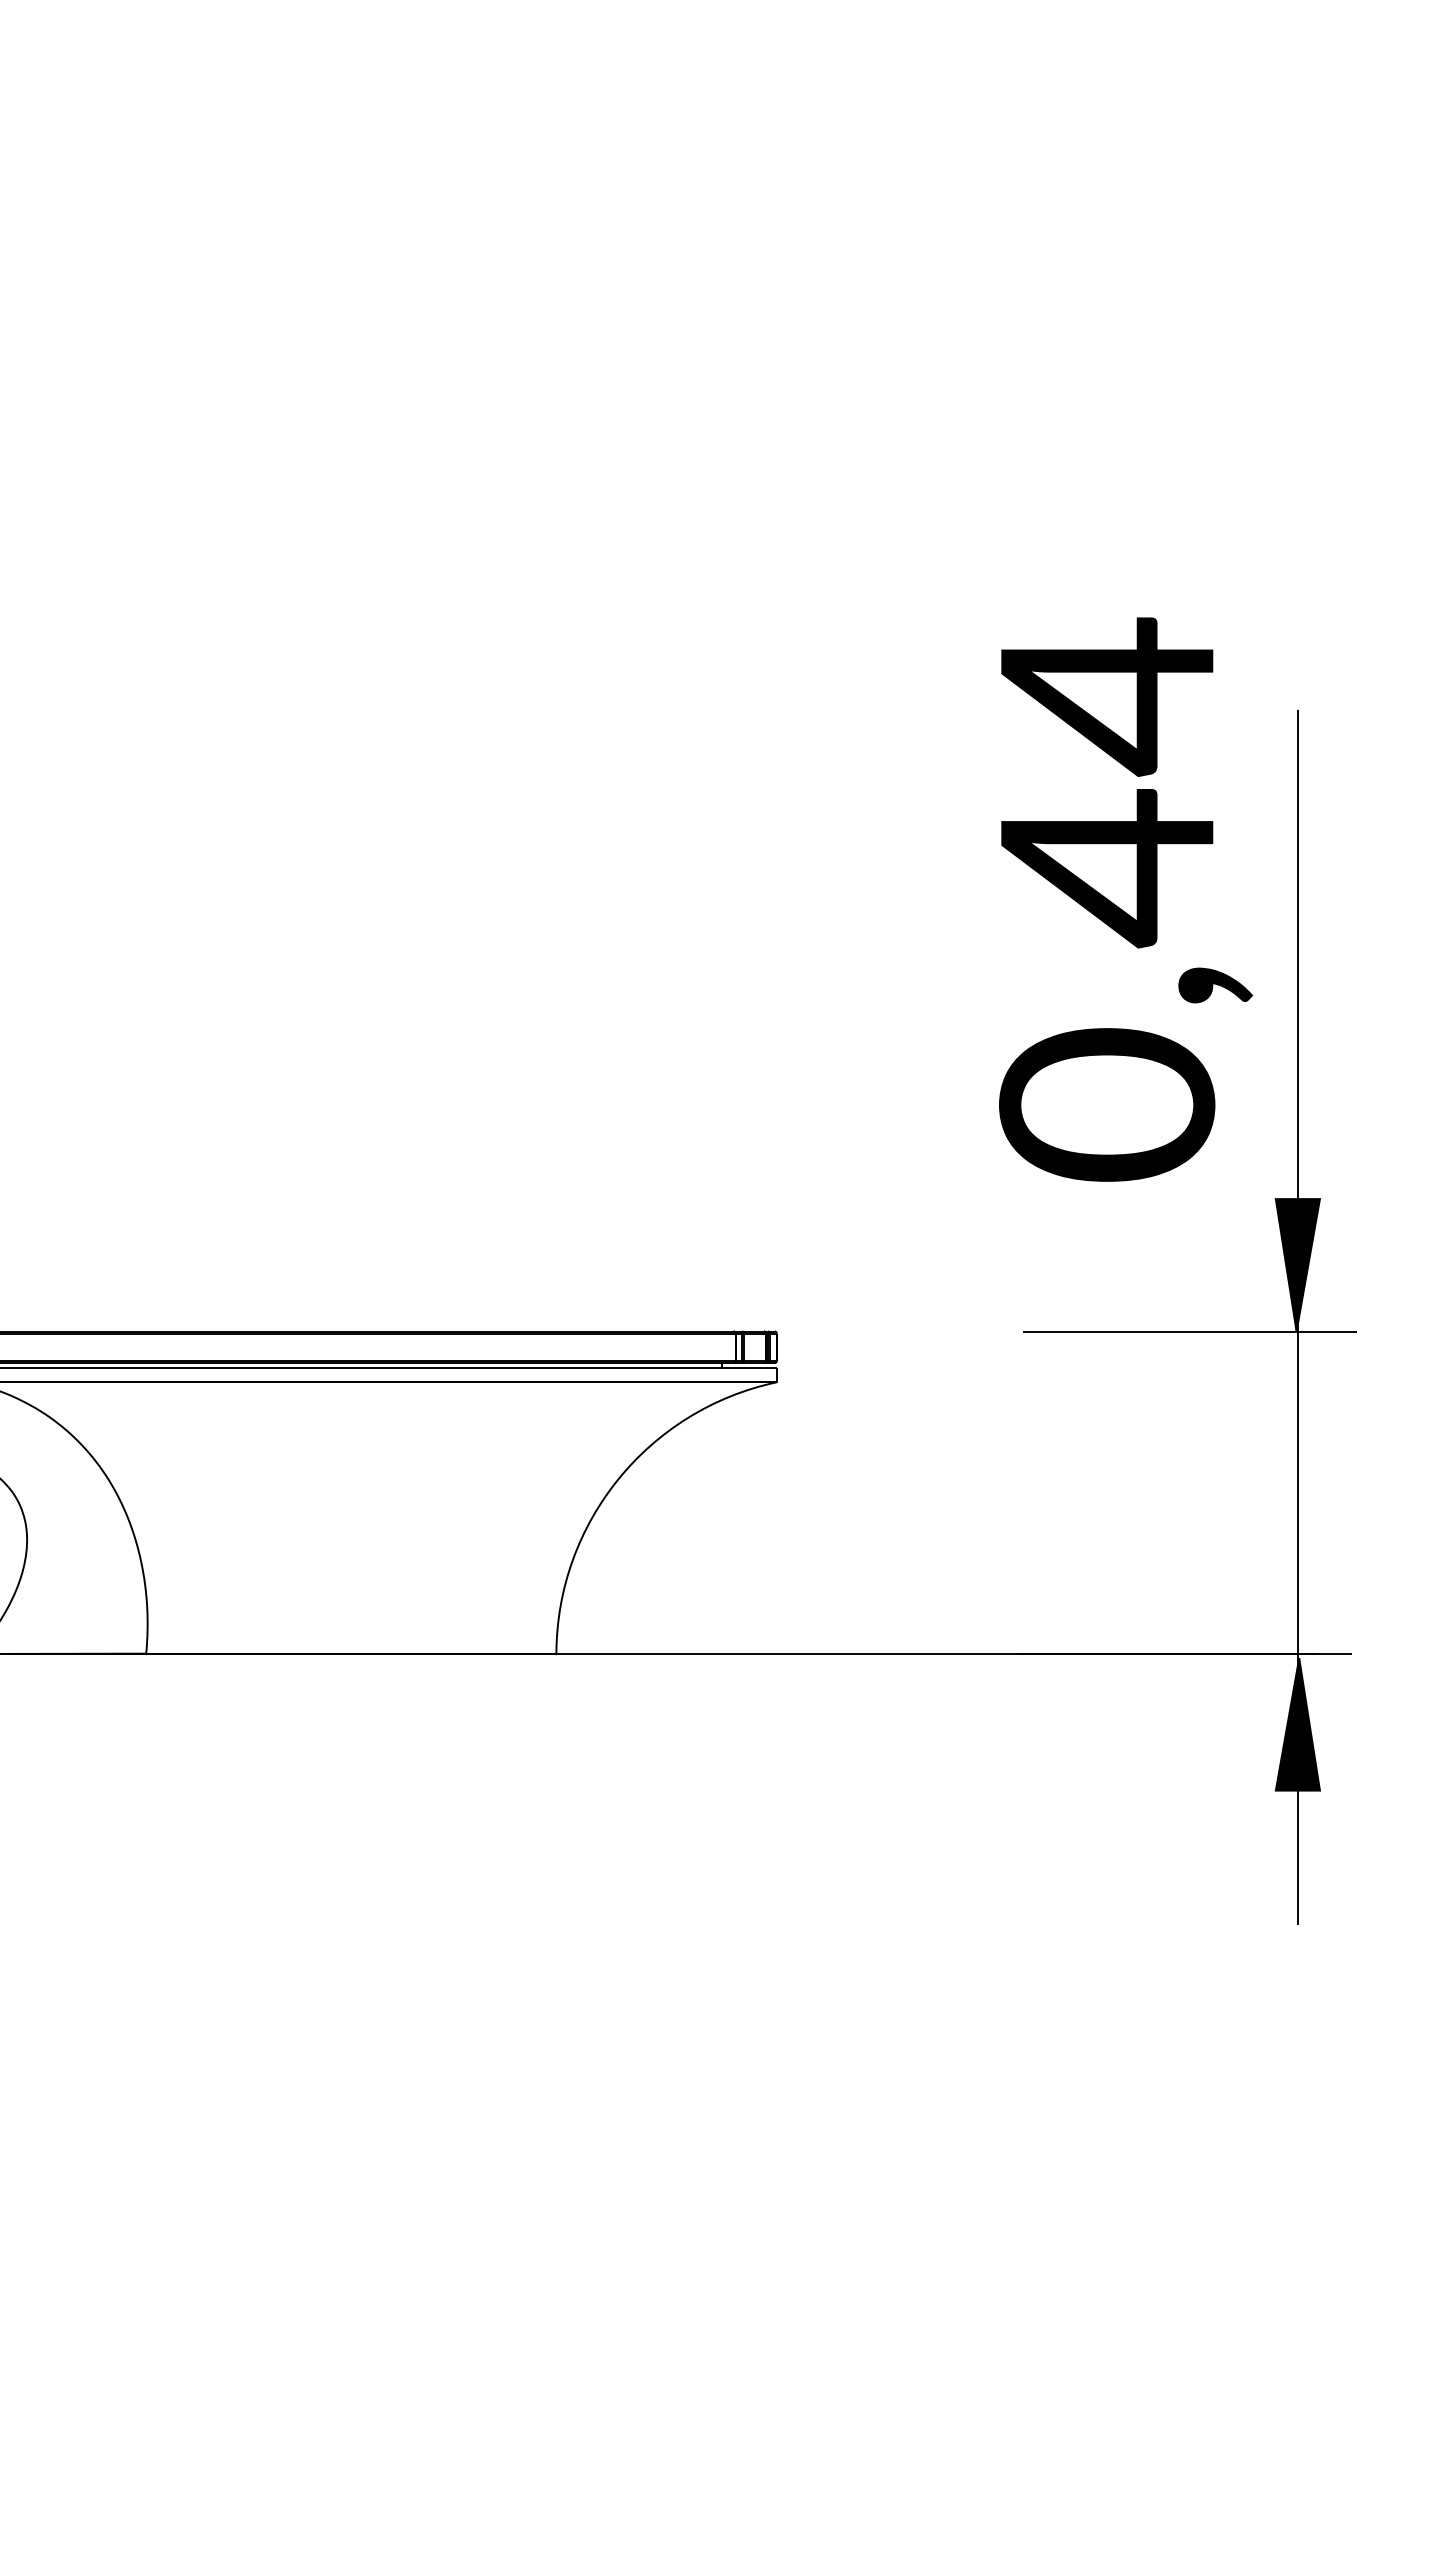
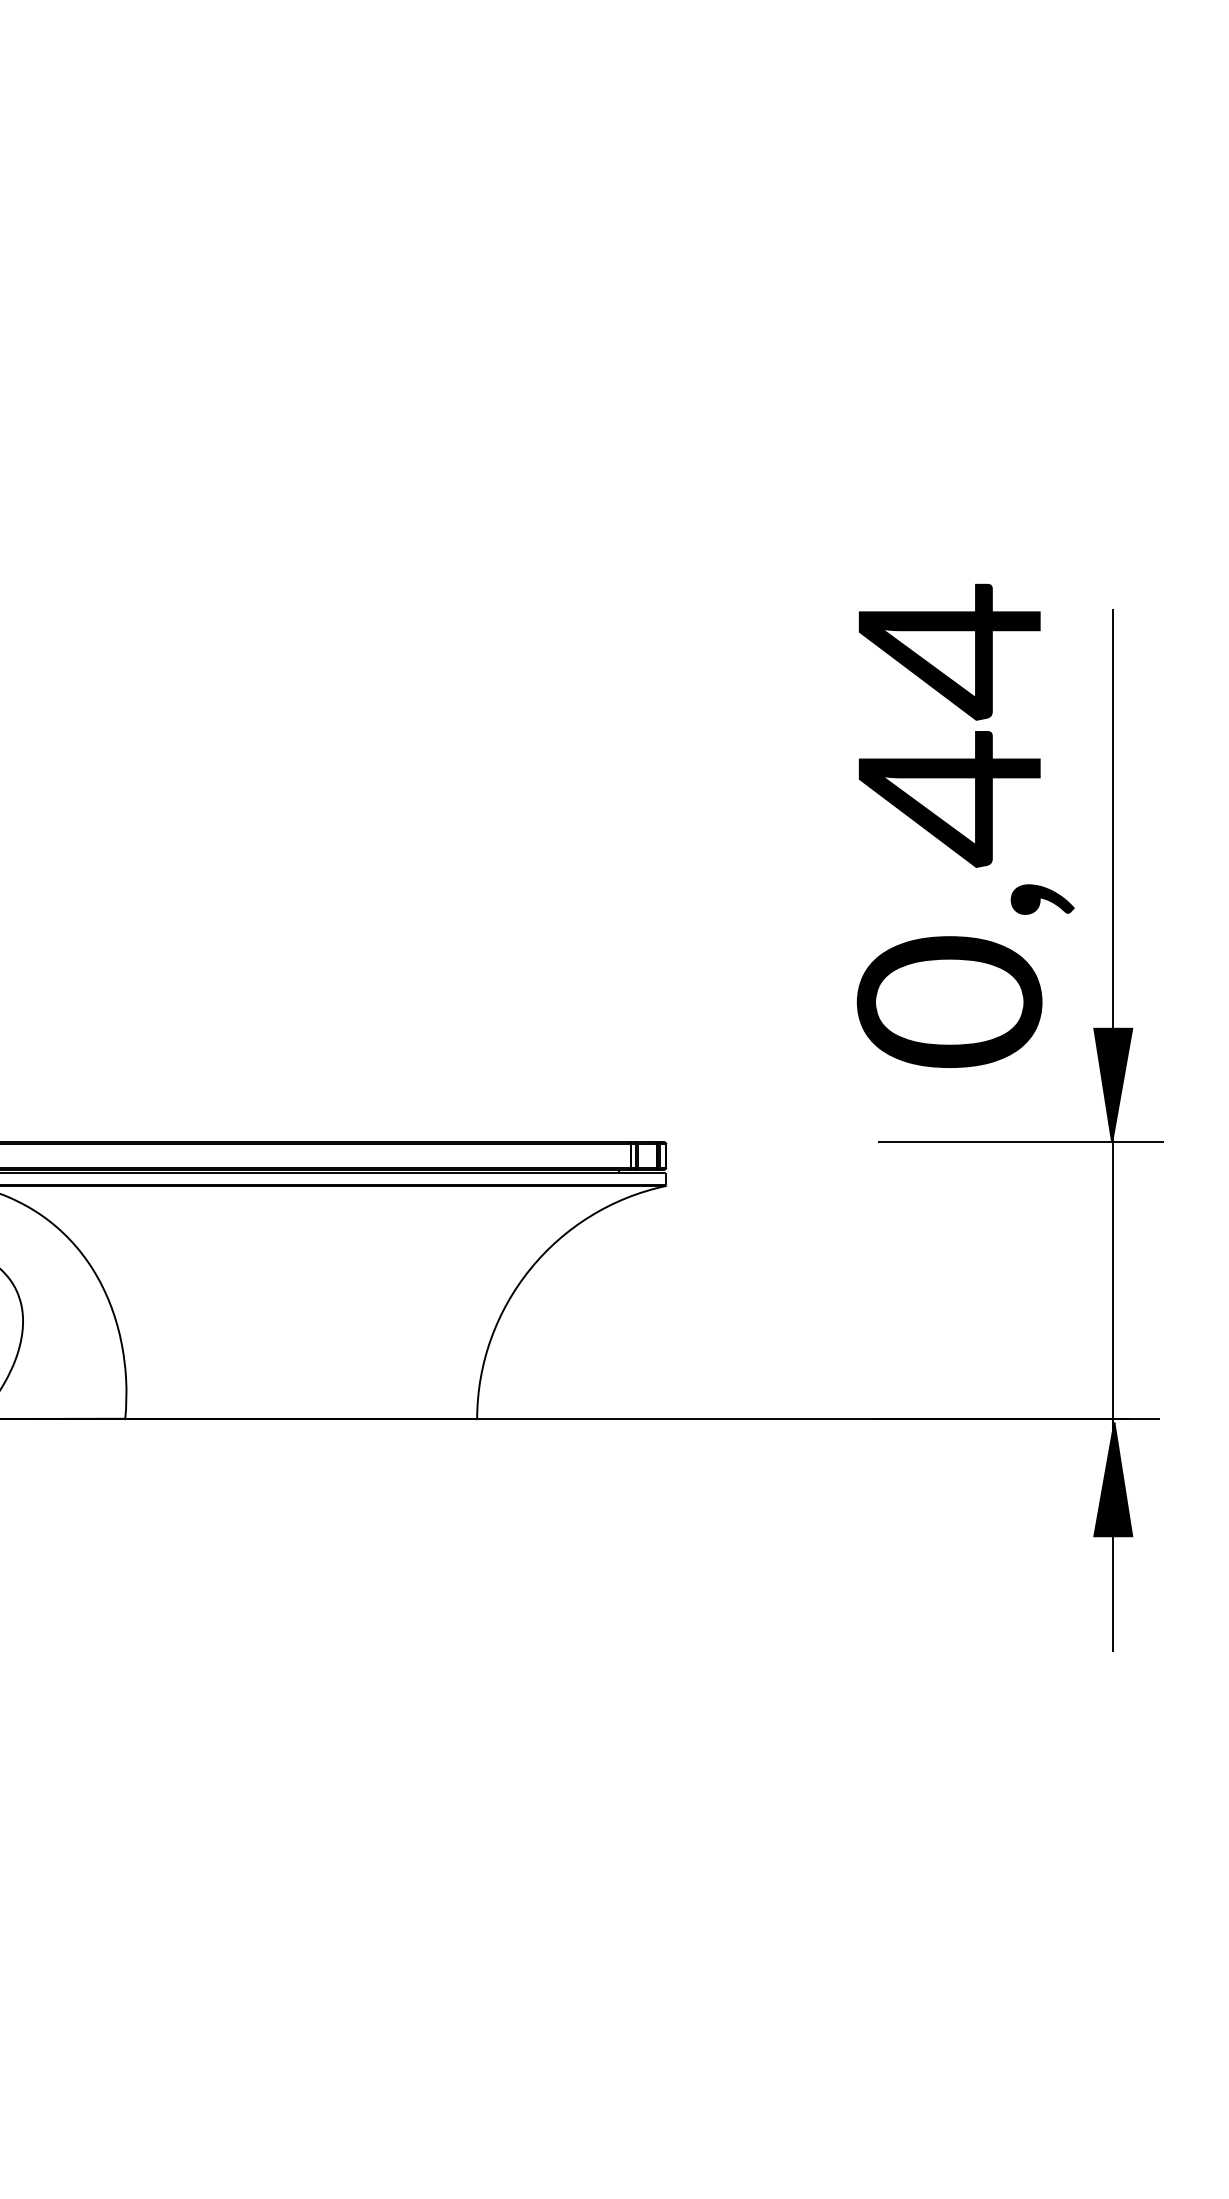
text: (1125, 899) -> (965, 825), moved

